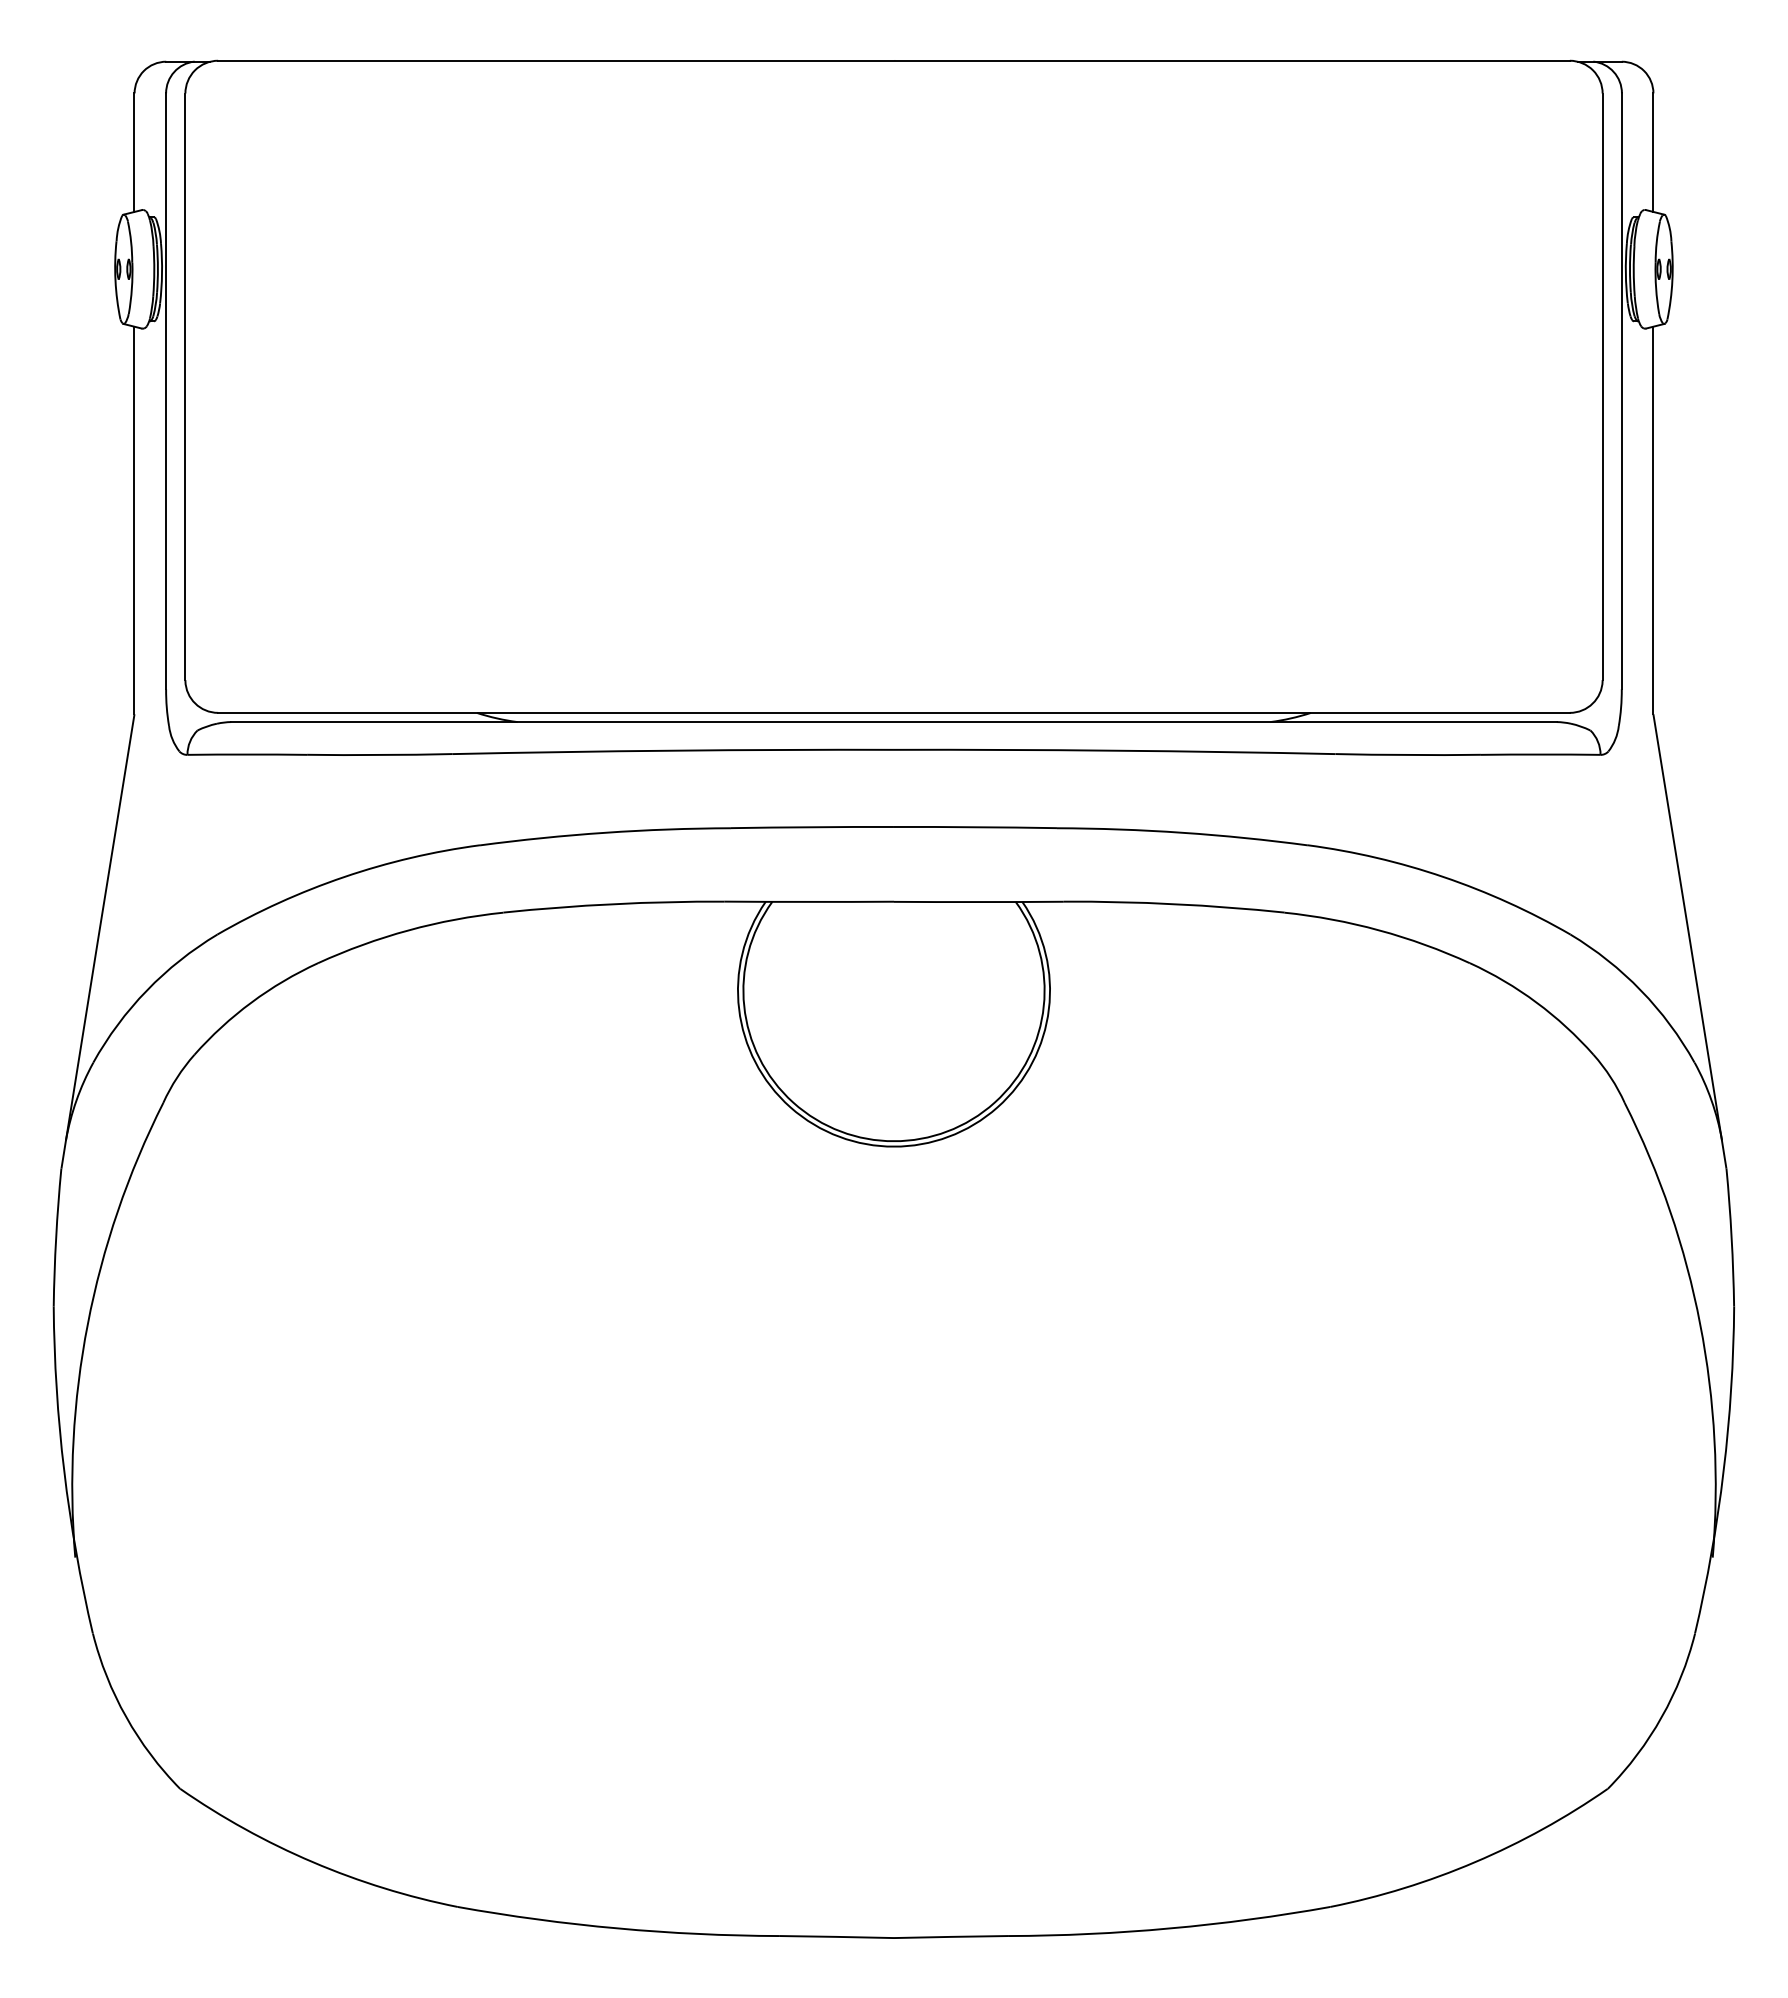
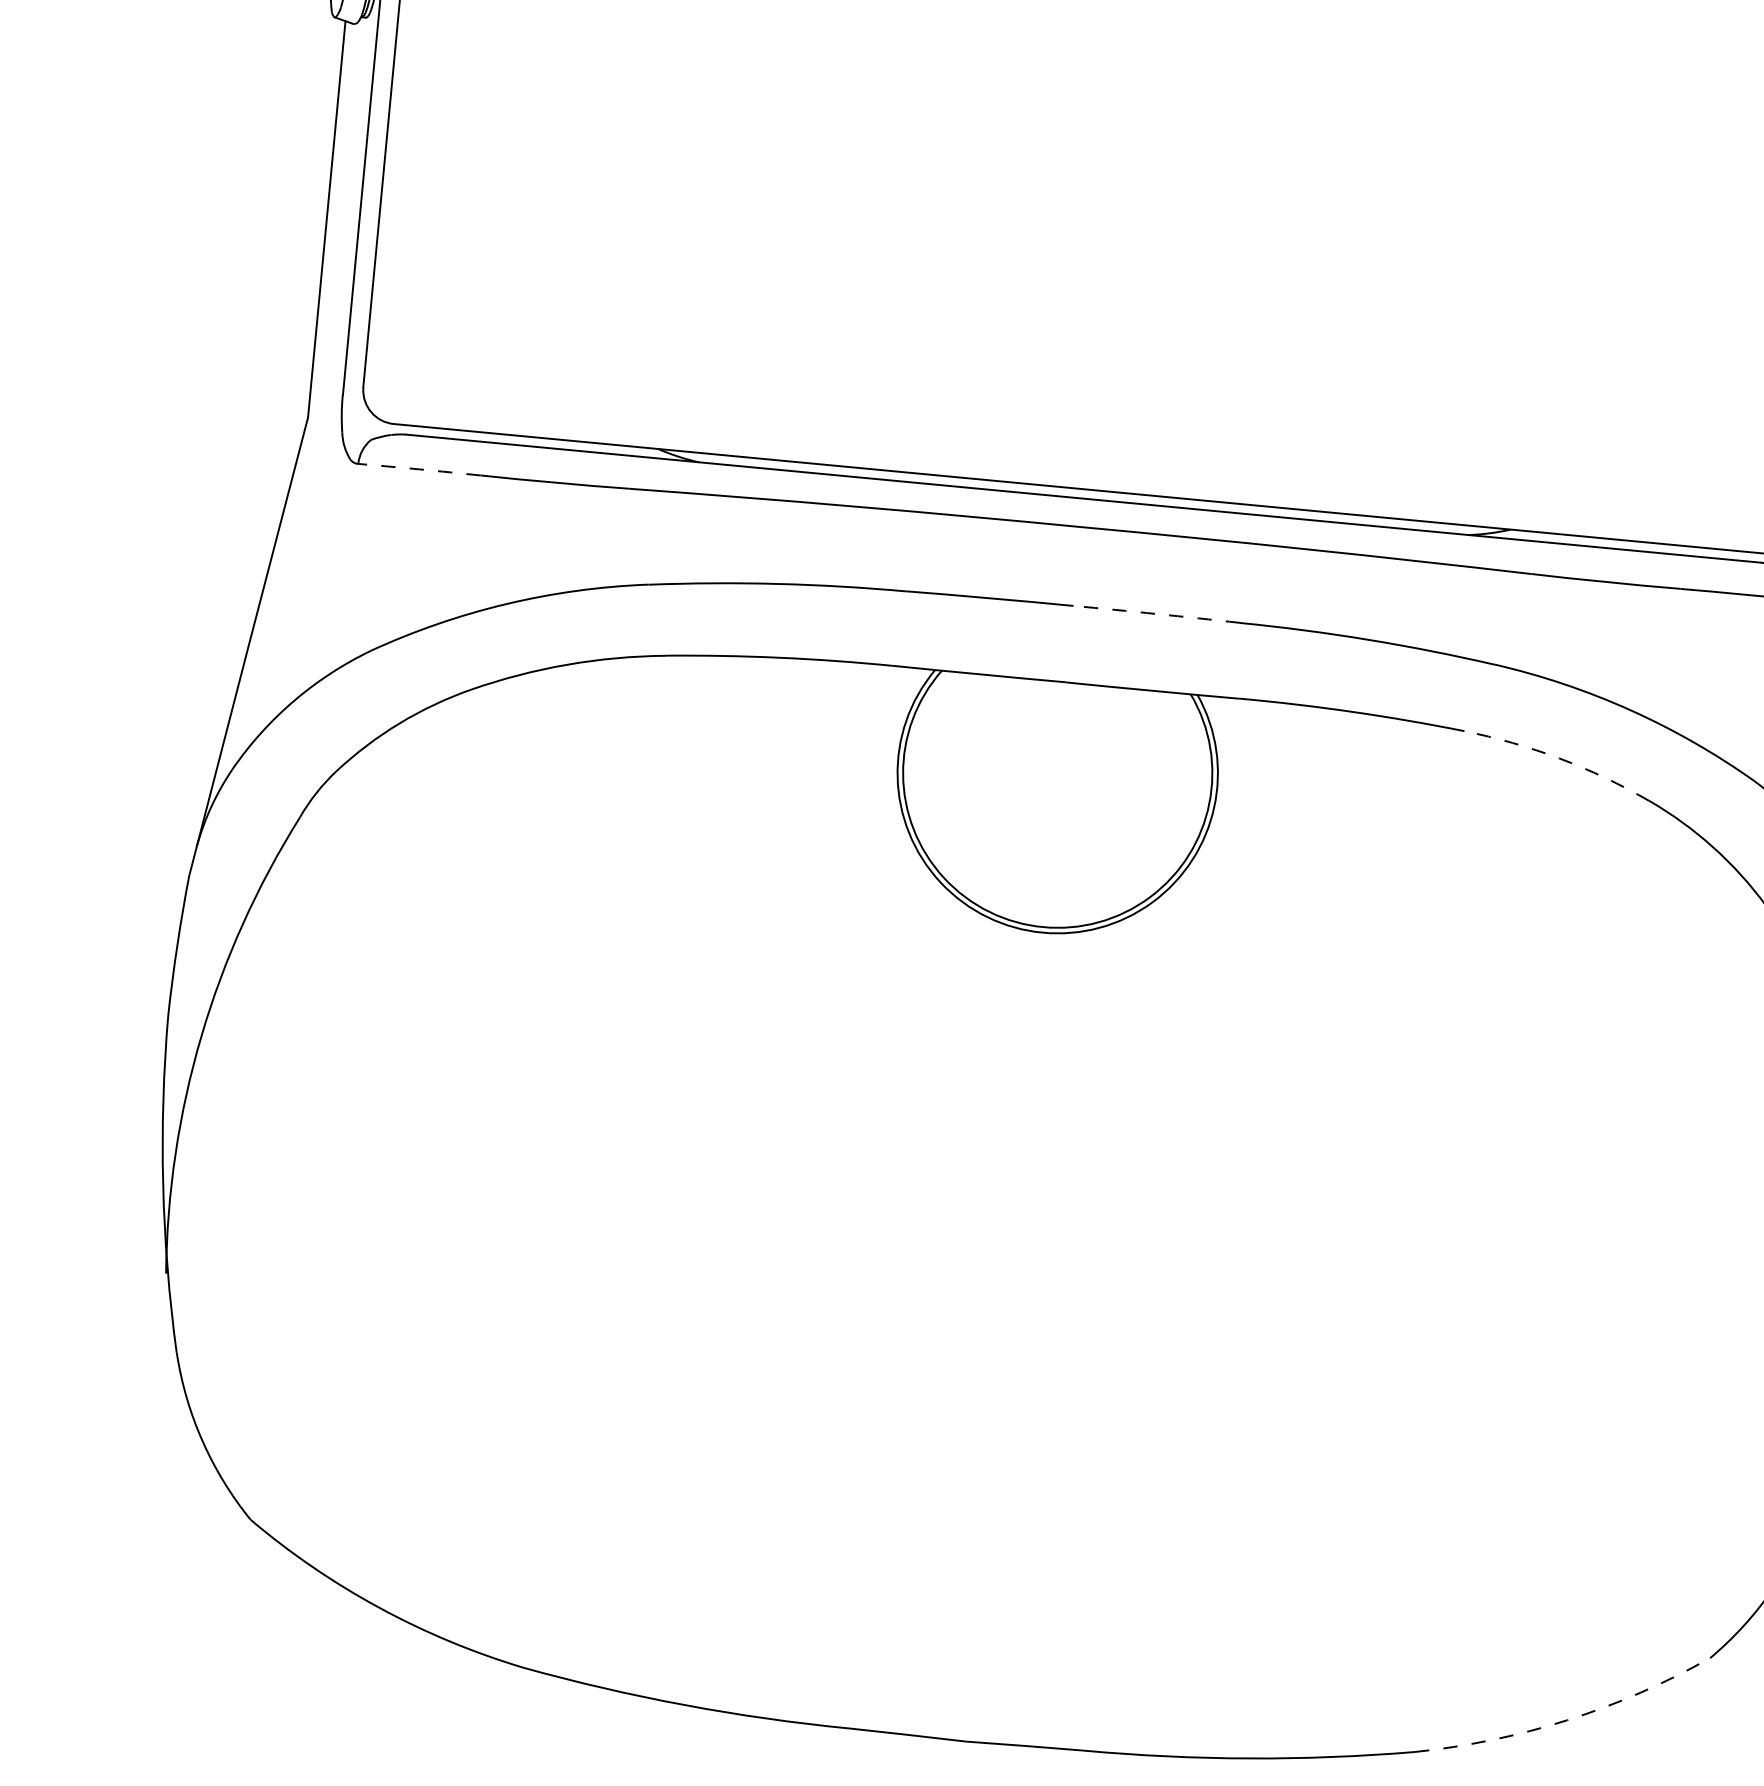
arc: (247, 754) -> (419, 469), solid -> dashed
arc: (975, 827) -> (1156, 614), solid -> dashed
arc: (1379, 930) -> (1559, 758), solid -> dashed
arc: (1475, 1862) -> (1567, 1720), solid -> dashed

